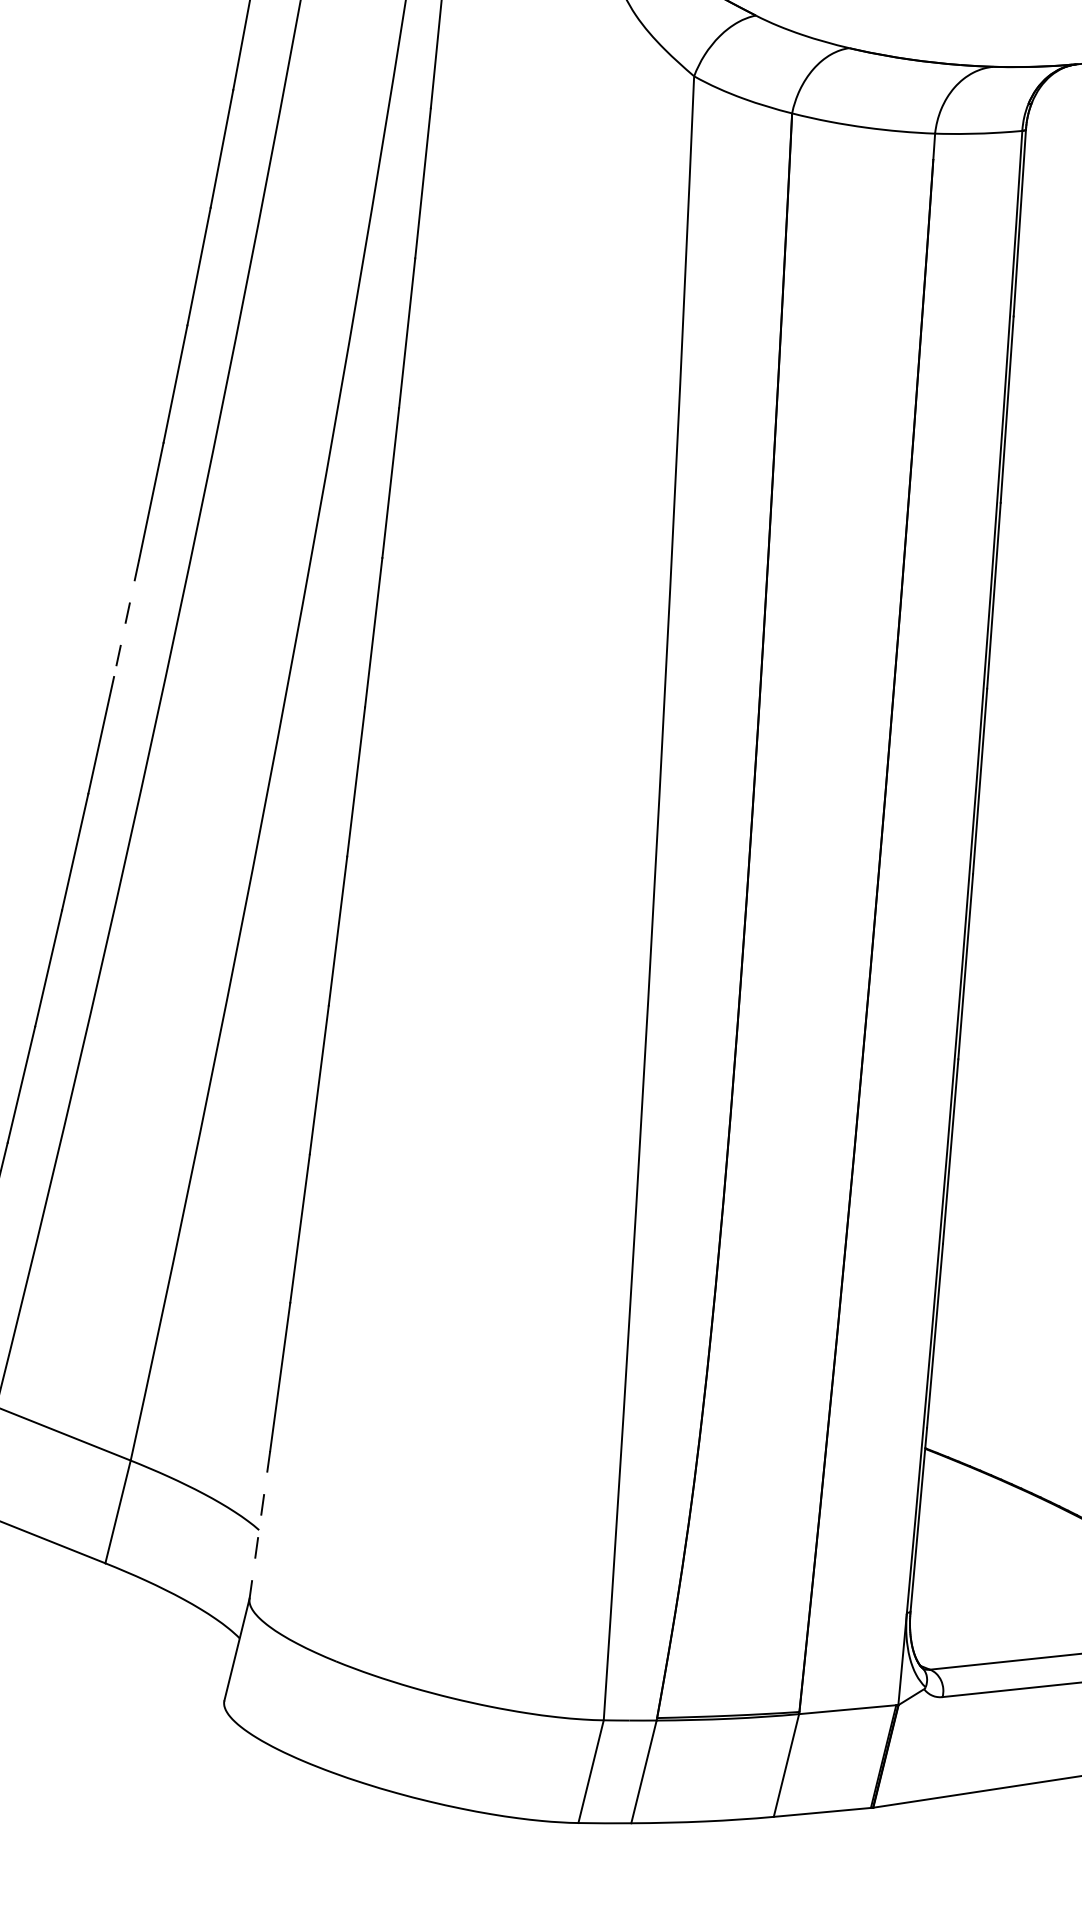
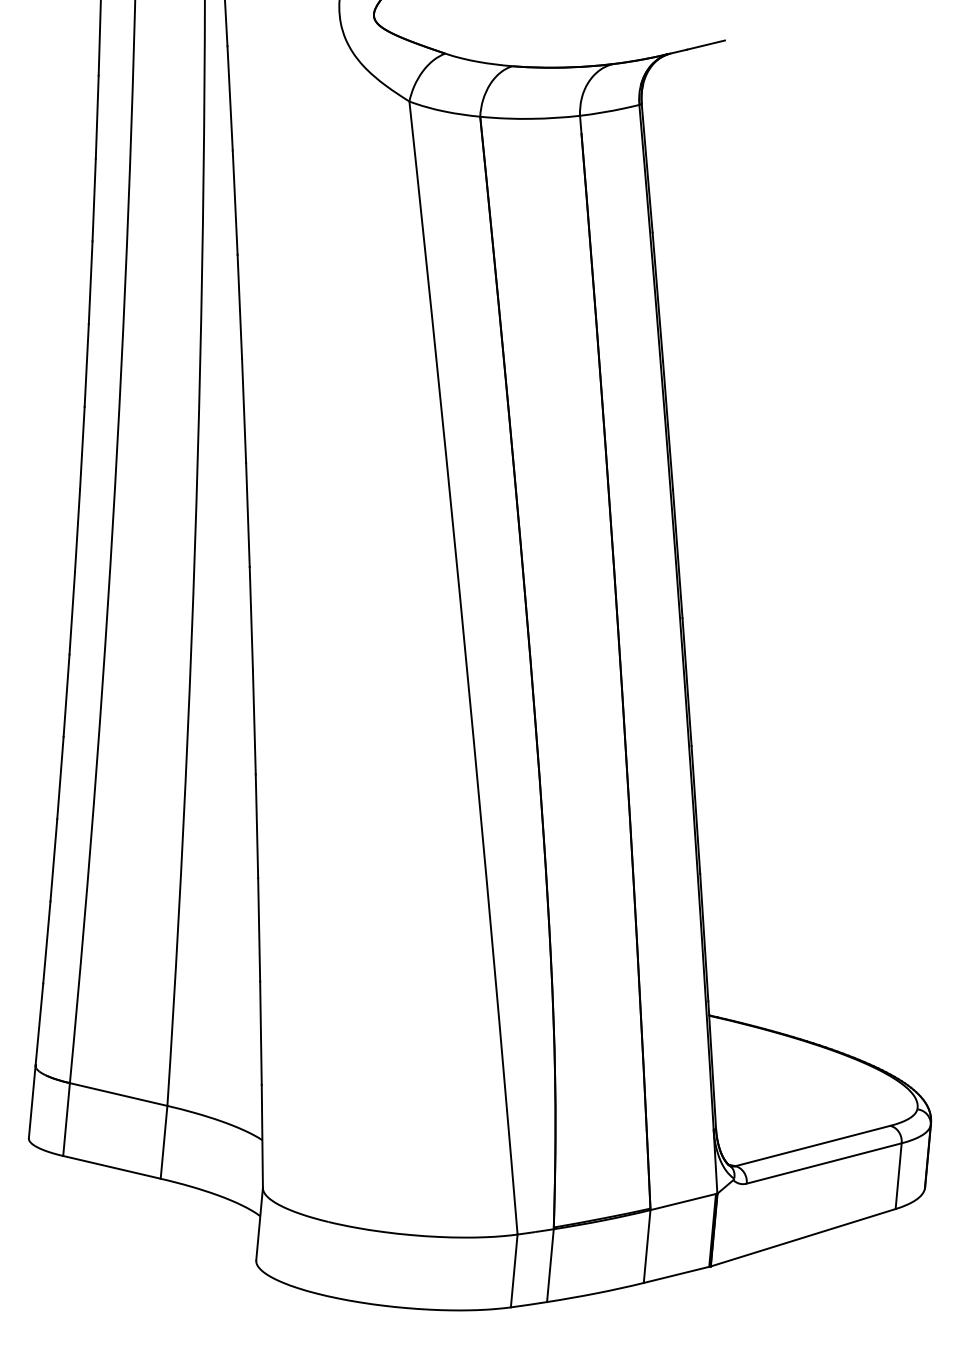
line: (126, 619) -> (77, 531), dashed -> solid
line: (260, 1524) -> (262, 1136), dashed -> solid

